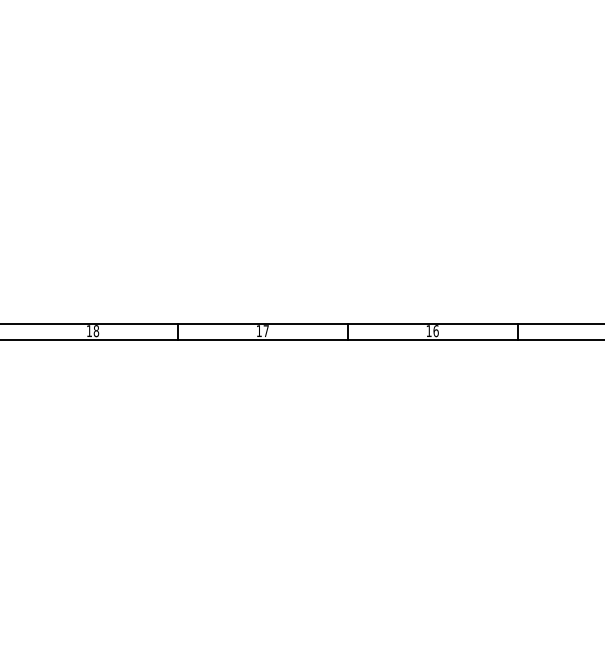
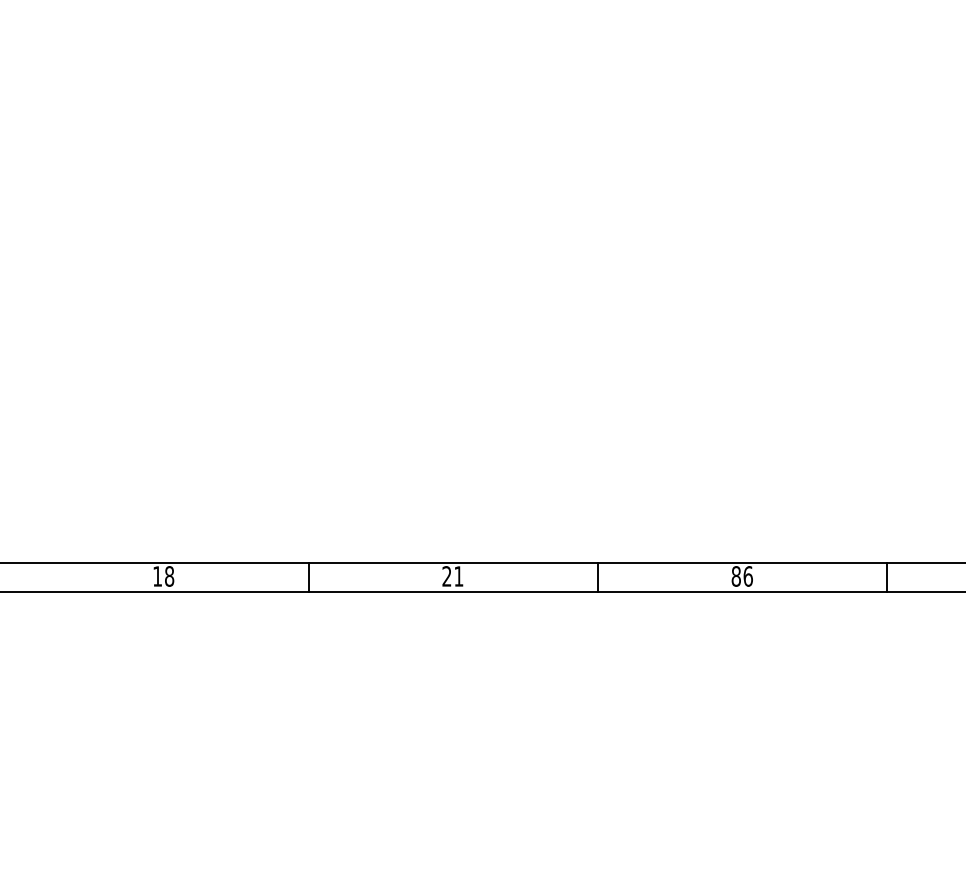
text: (262, 330) -> (452, 575), 17 -> 21
text: (428, 331) -> (735, 577), 16 -> 86

